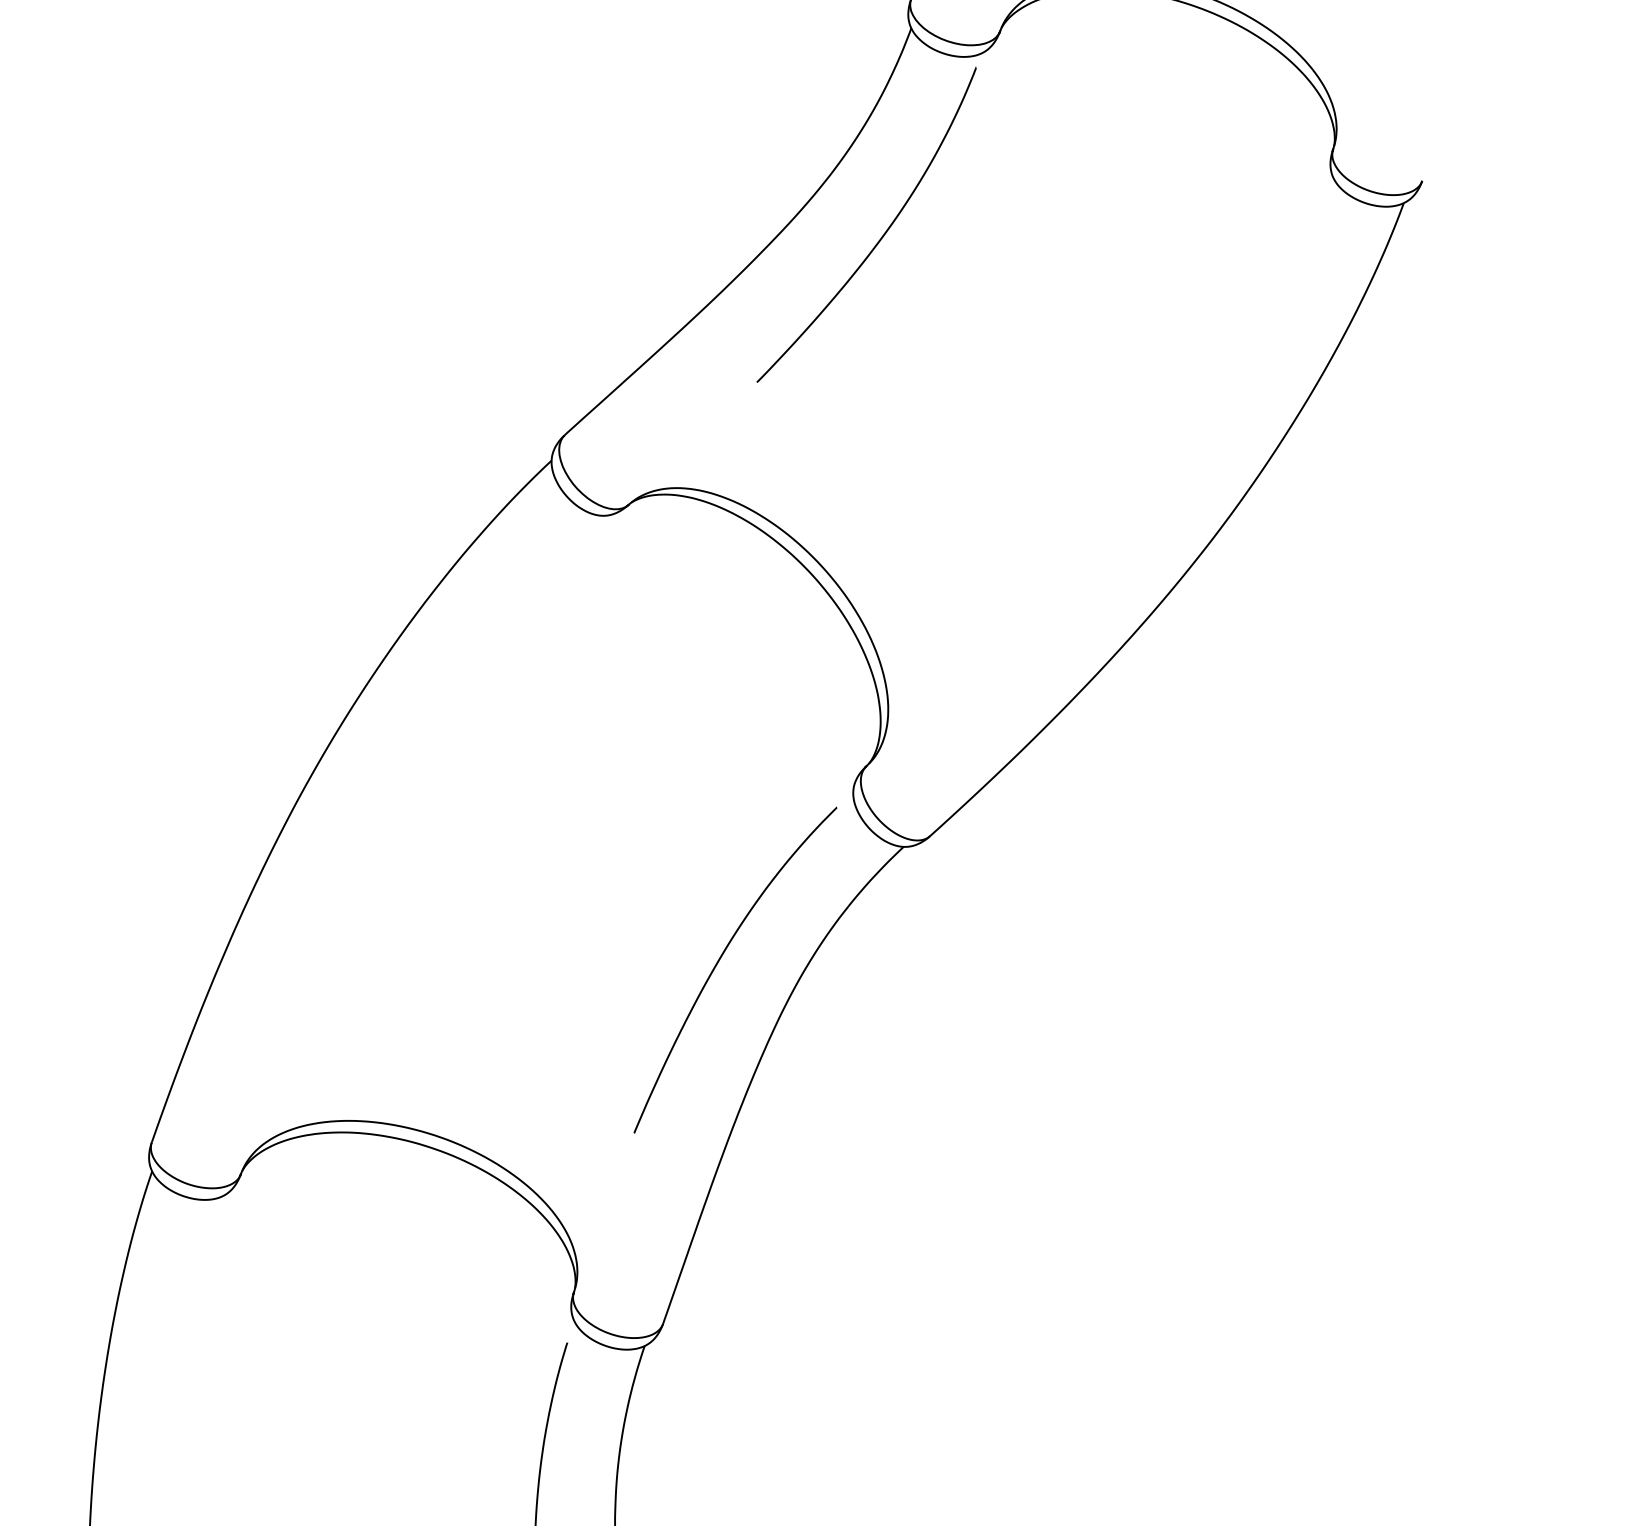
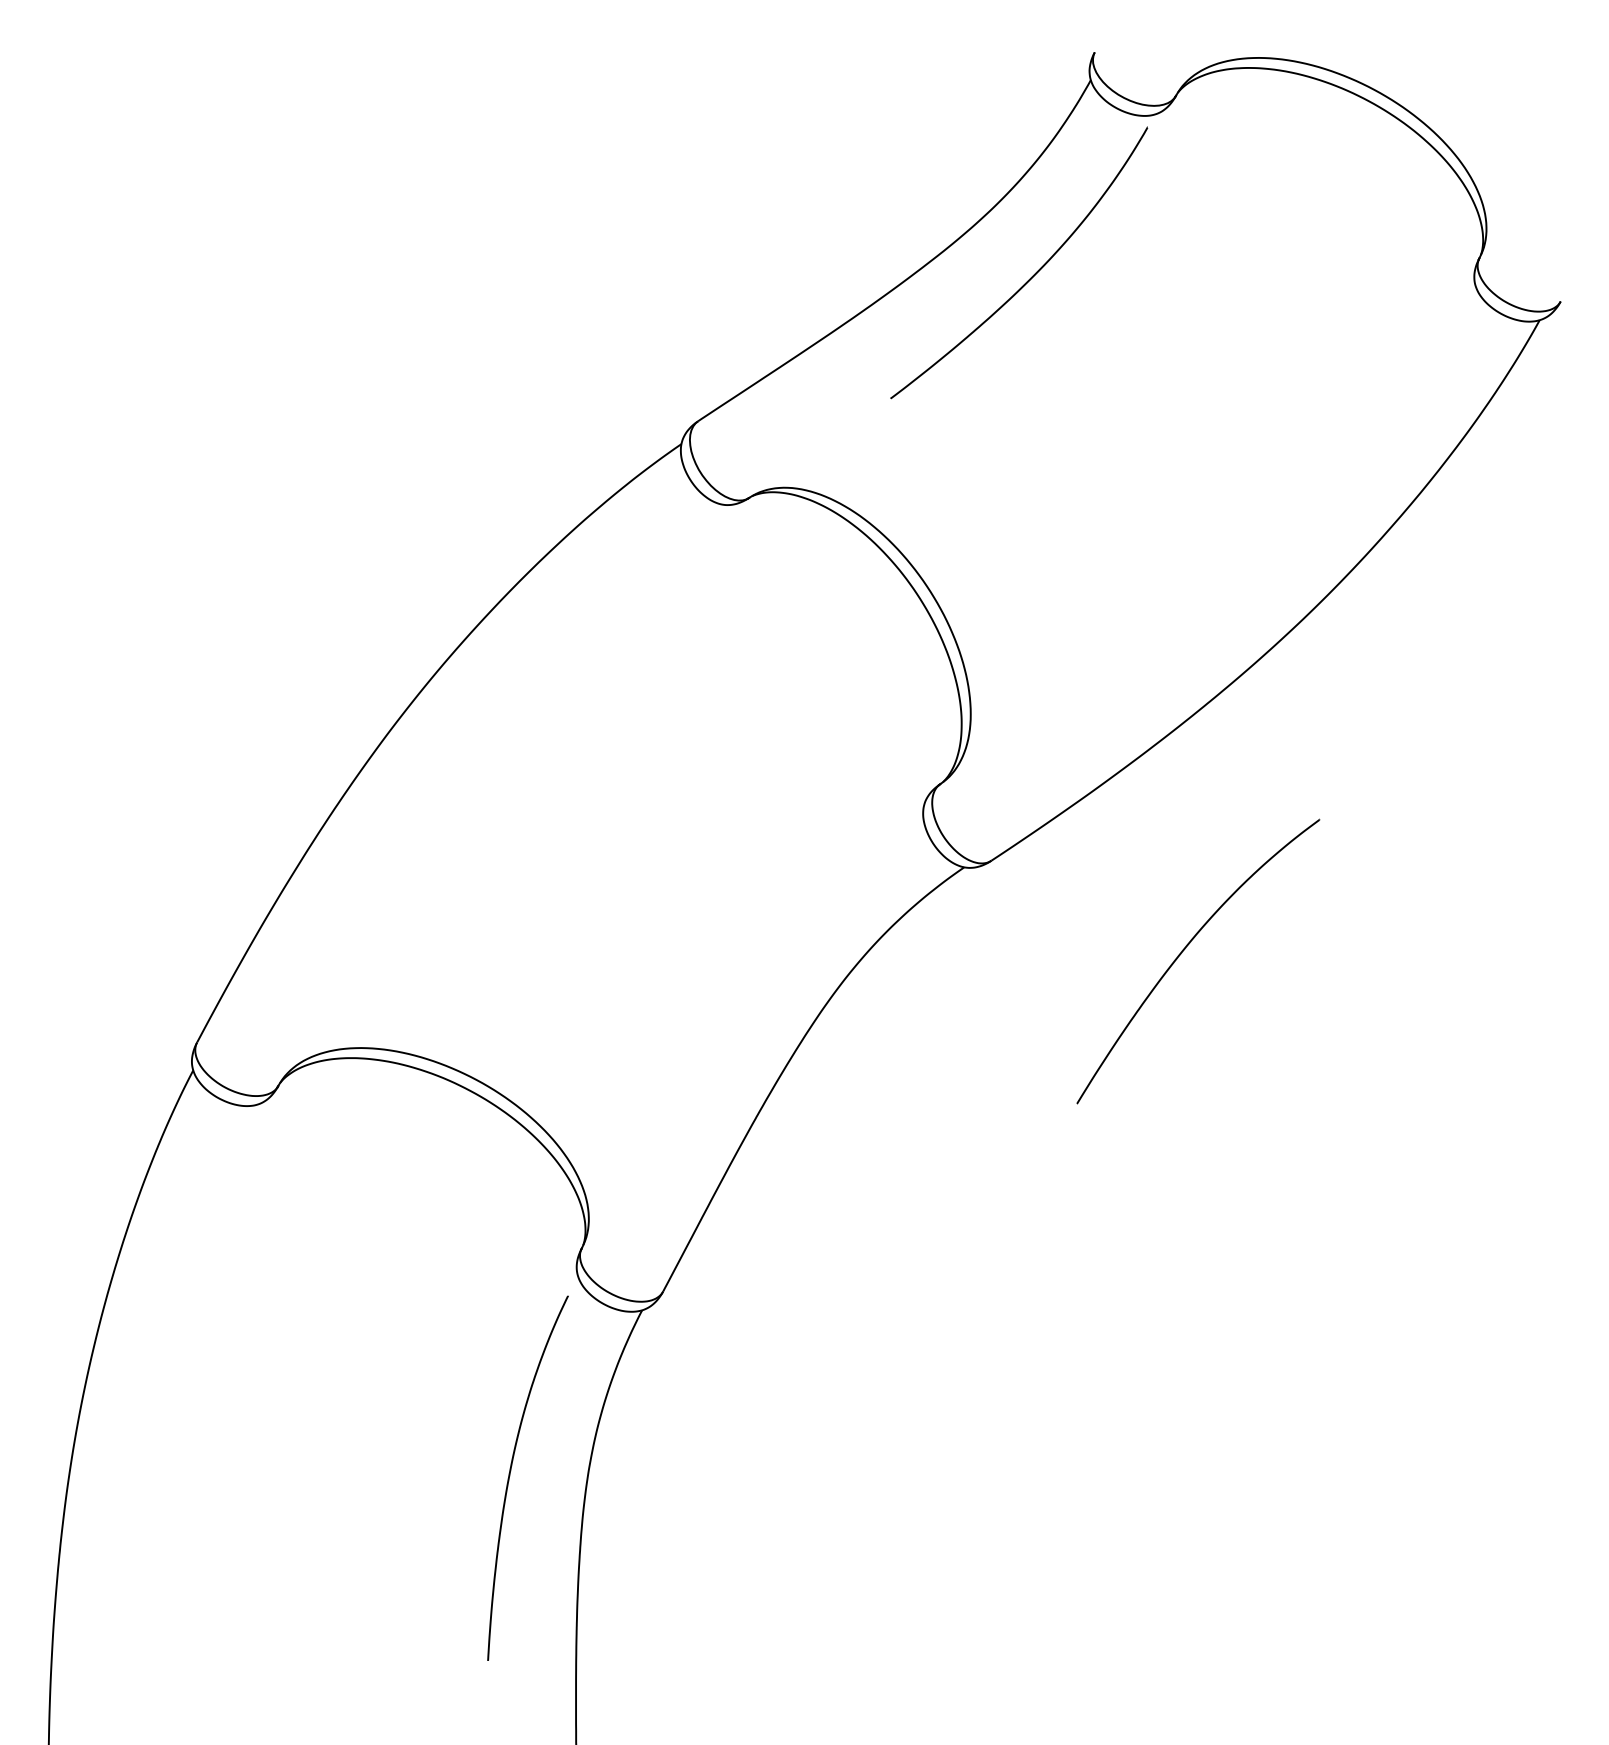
curve: (720, 959) -> (1185, 949), moved

